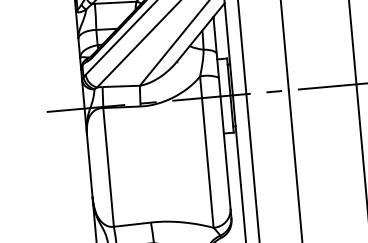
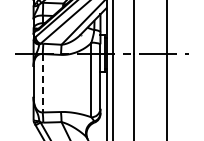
line: (108, 167) -> (42, 83), solid -> dashed

